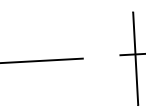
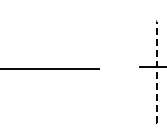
line: (135, 59) -> (156, 72), solid -> dashed

